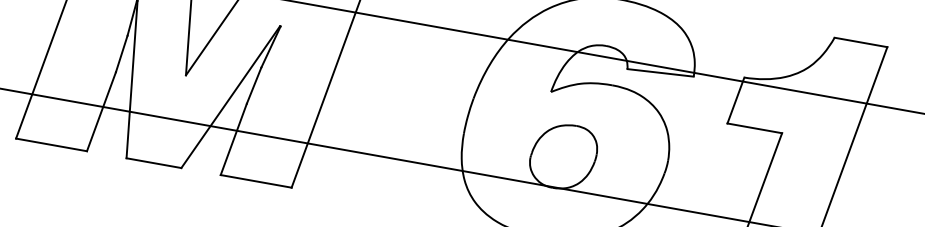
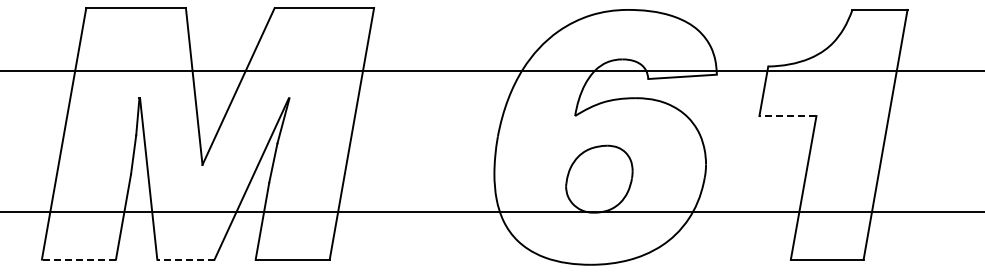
line: (754, 128) -> (787, 116), solid -> dashed
line: (51, 144) -> (78, 259), solid -> dashed
line: (153, 162) -> (185, 259), solid -> dashed

